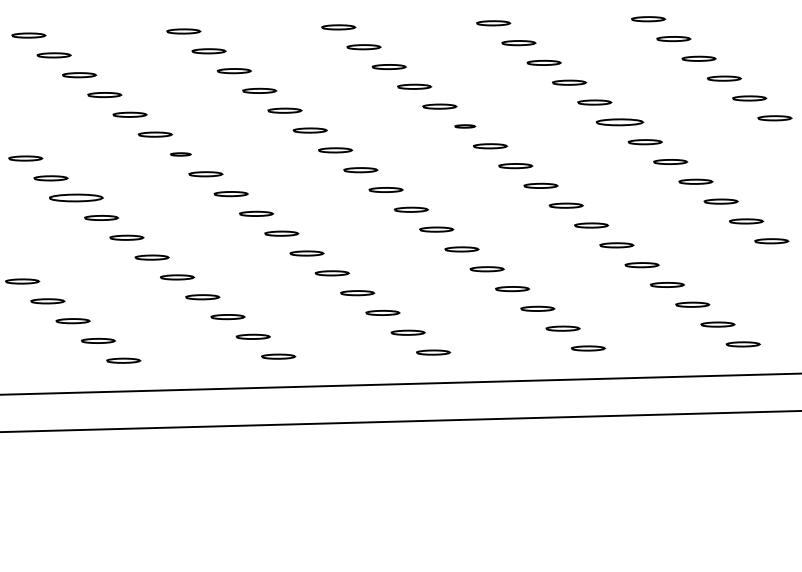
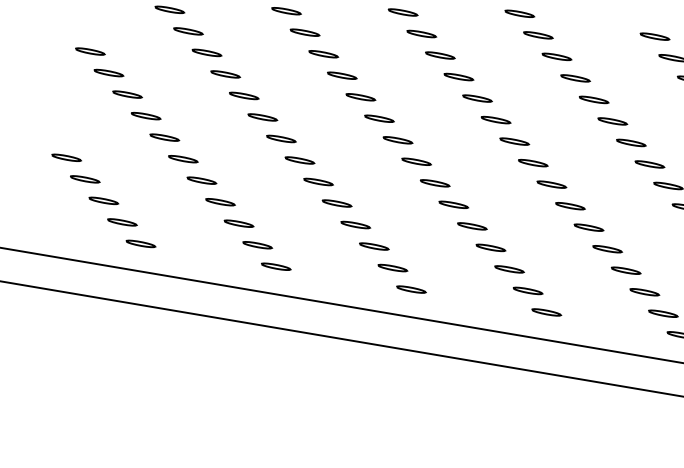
part: (619, 122) -> (612, 121), size x0.71
part: (464, 126) -> (476, 98), size x1.67
part: (180, 154) -> (225, 74), size x1.67
part: (75, 198) -> (126, 94), size x0.62

